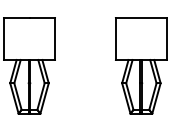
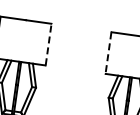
line: (55, 38) -> (48, 44), solid -> dashed
line: (115, 38) -> (108, 52), solid -> dashed

